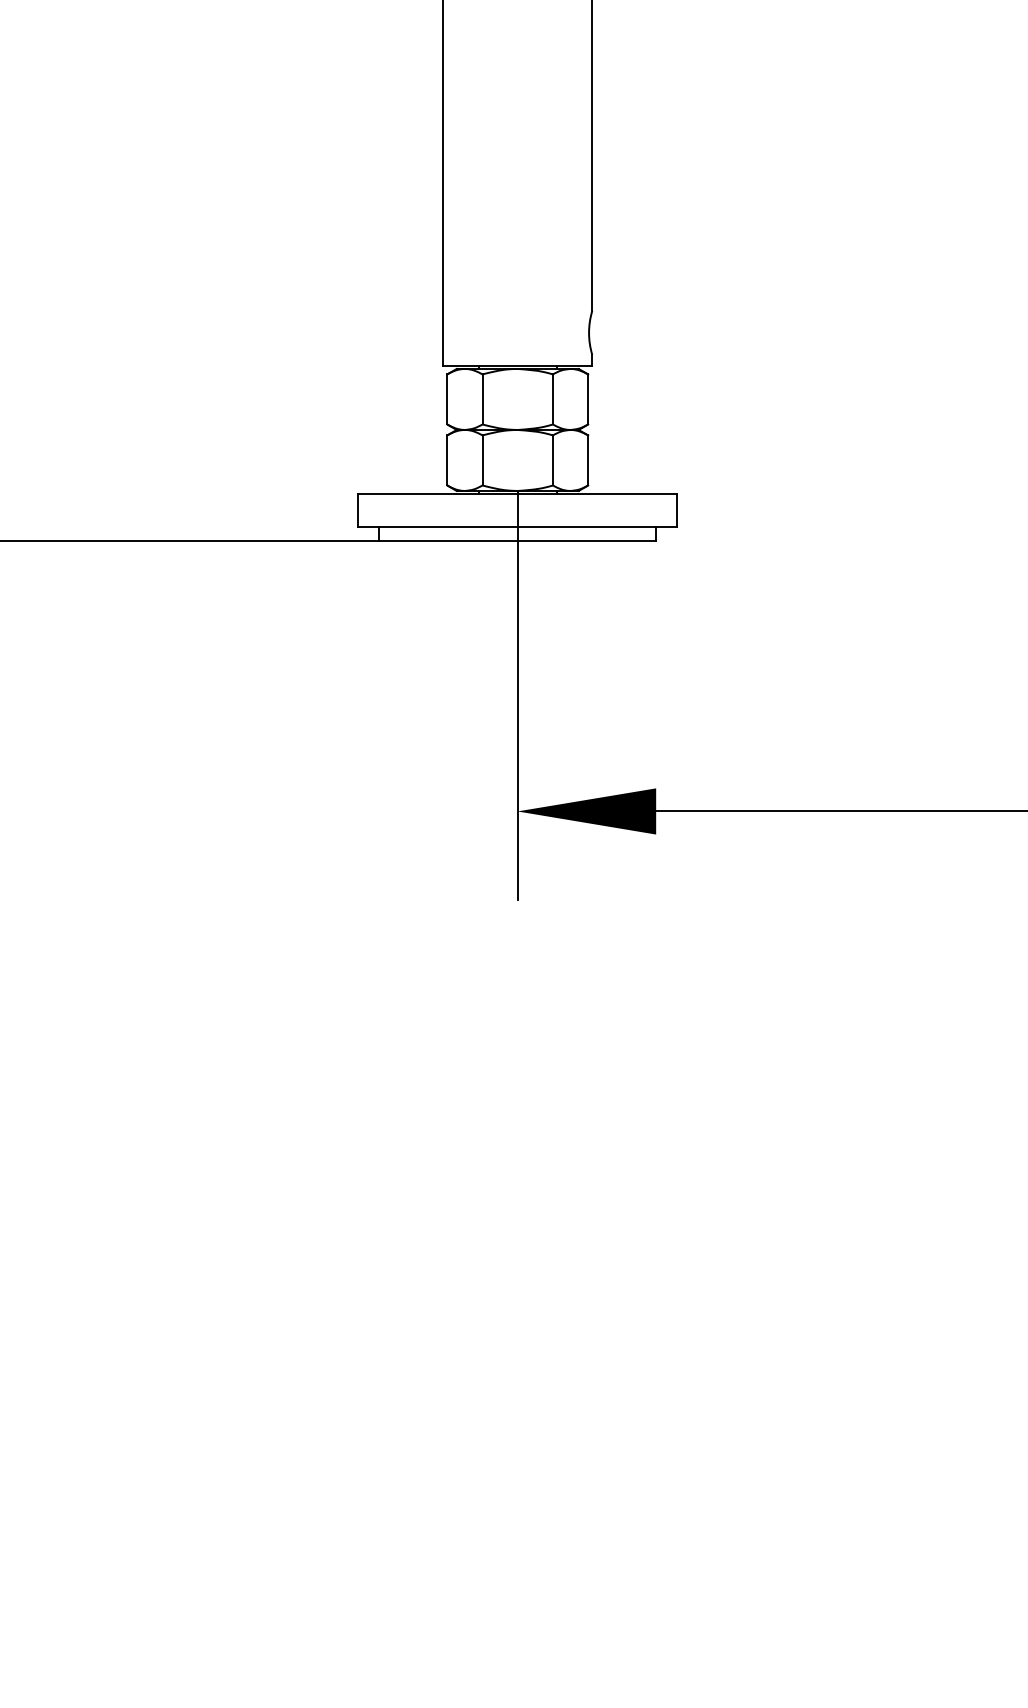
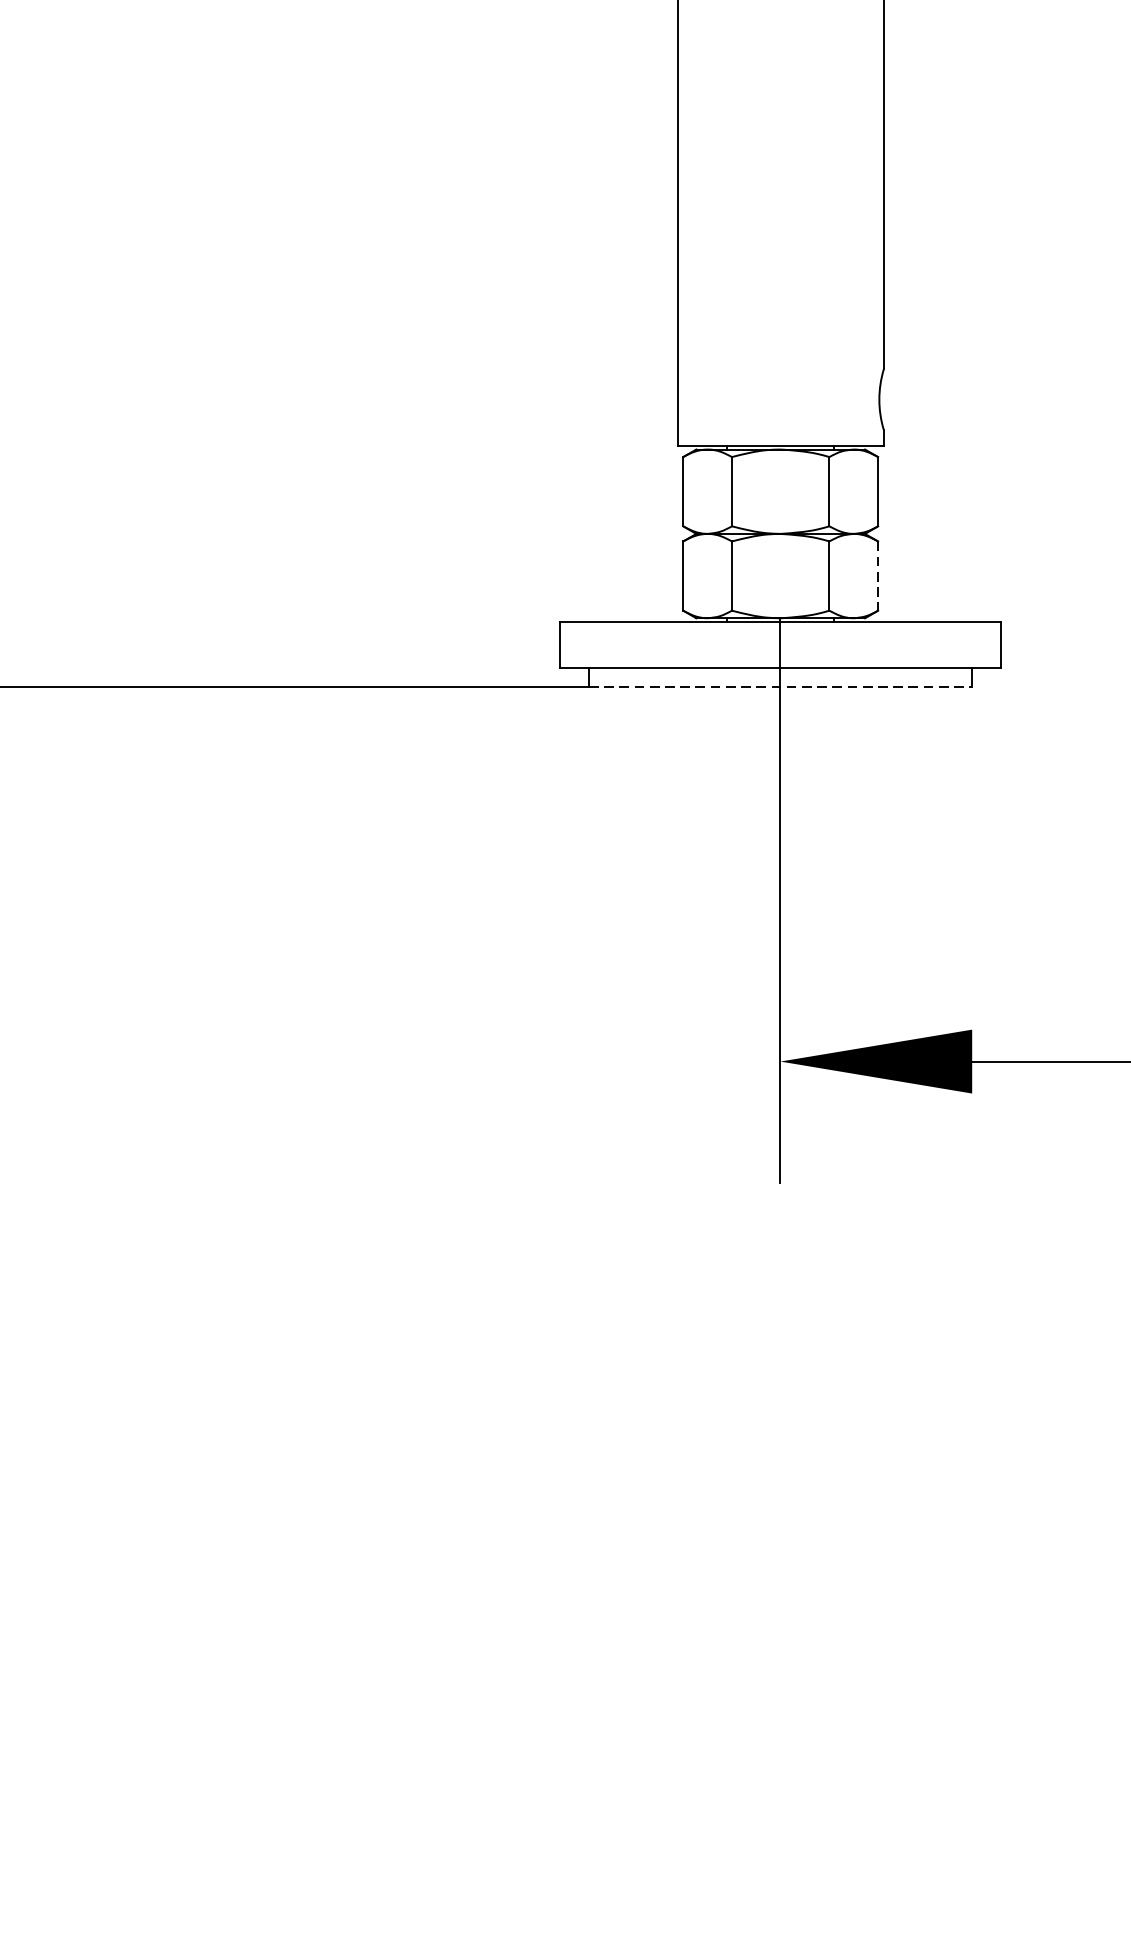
line: (588, 460) -> (878, 576), solid -> dashed
line: (517, 540) -> (780, 686), solid -> dashed

